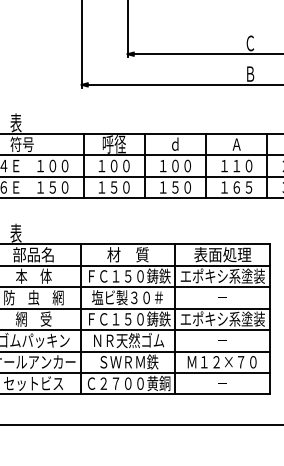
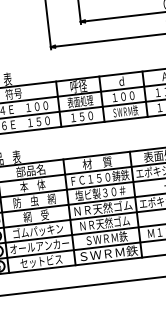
text: (114, 165) -> (80, 101), １００ -> 表面処理
text: (175, 186) -> (125, 111), １５０ -> ＳＷＲＭ鉄
text: (129, 318) -> (103, 207), ＦＣ１５０鋳鉄 -> ＮＲ天然ゴム
text: (128, 383) -> (108, 253), Ｃ２７００黄銅 -> ＳＷＲＭ鉄

